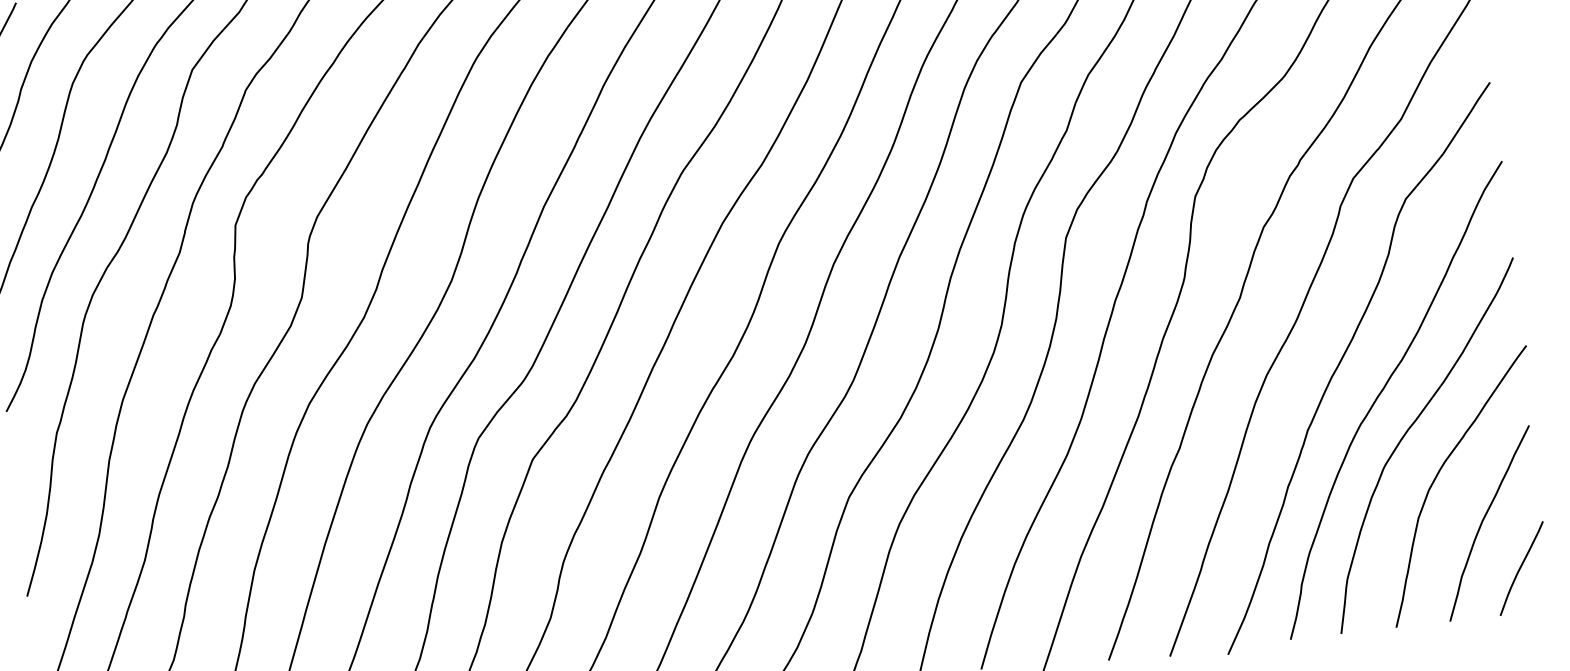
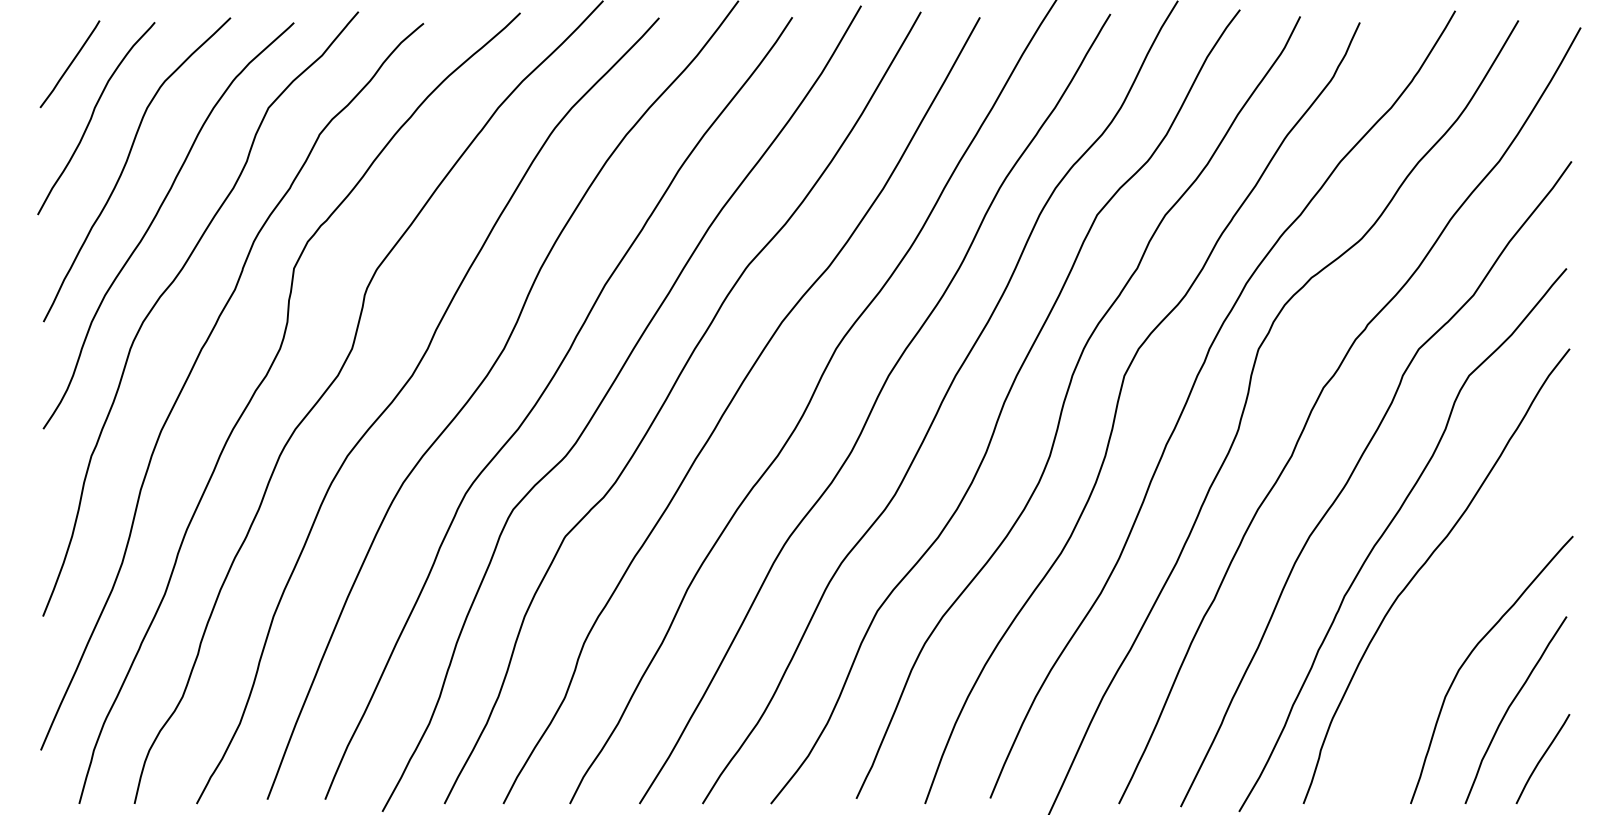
curve: (1409, 430) -> (1446, 607), removed

